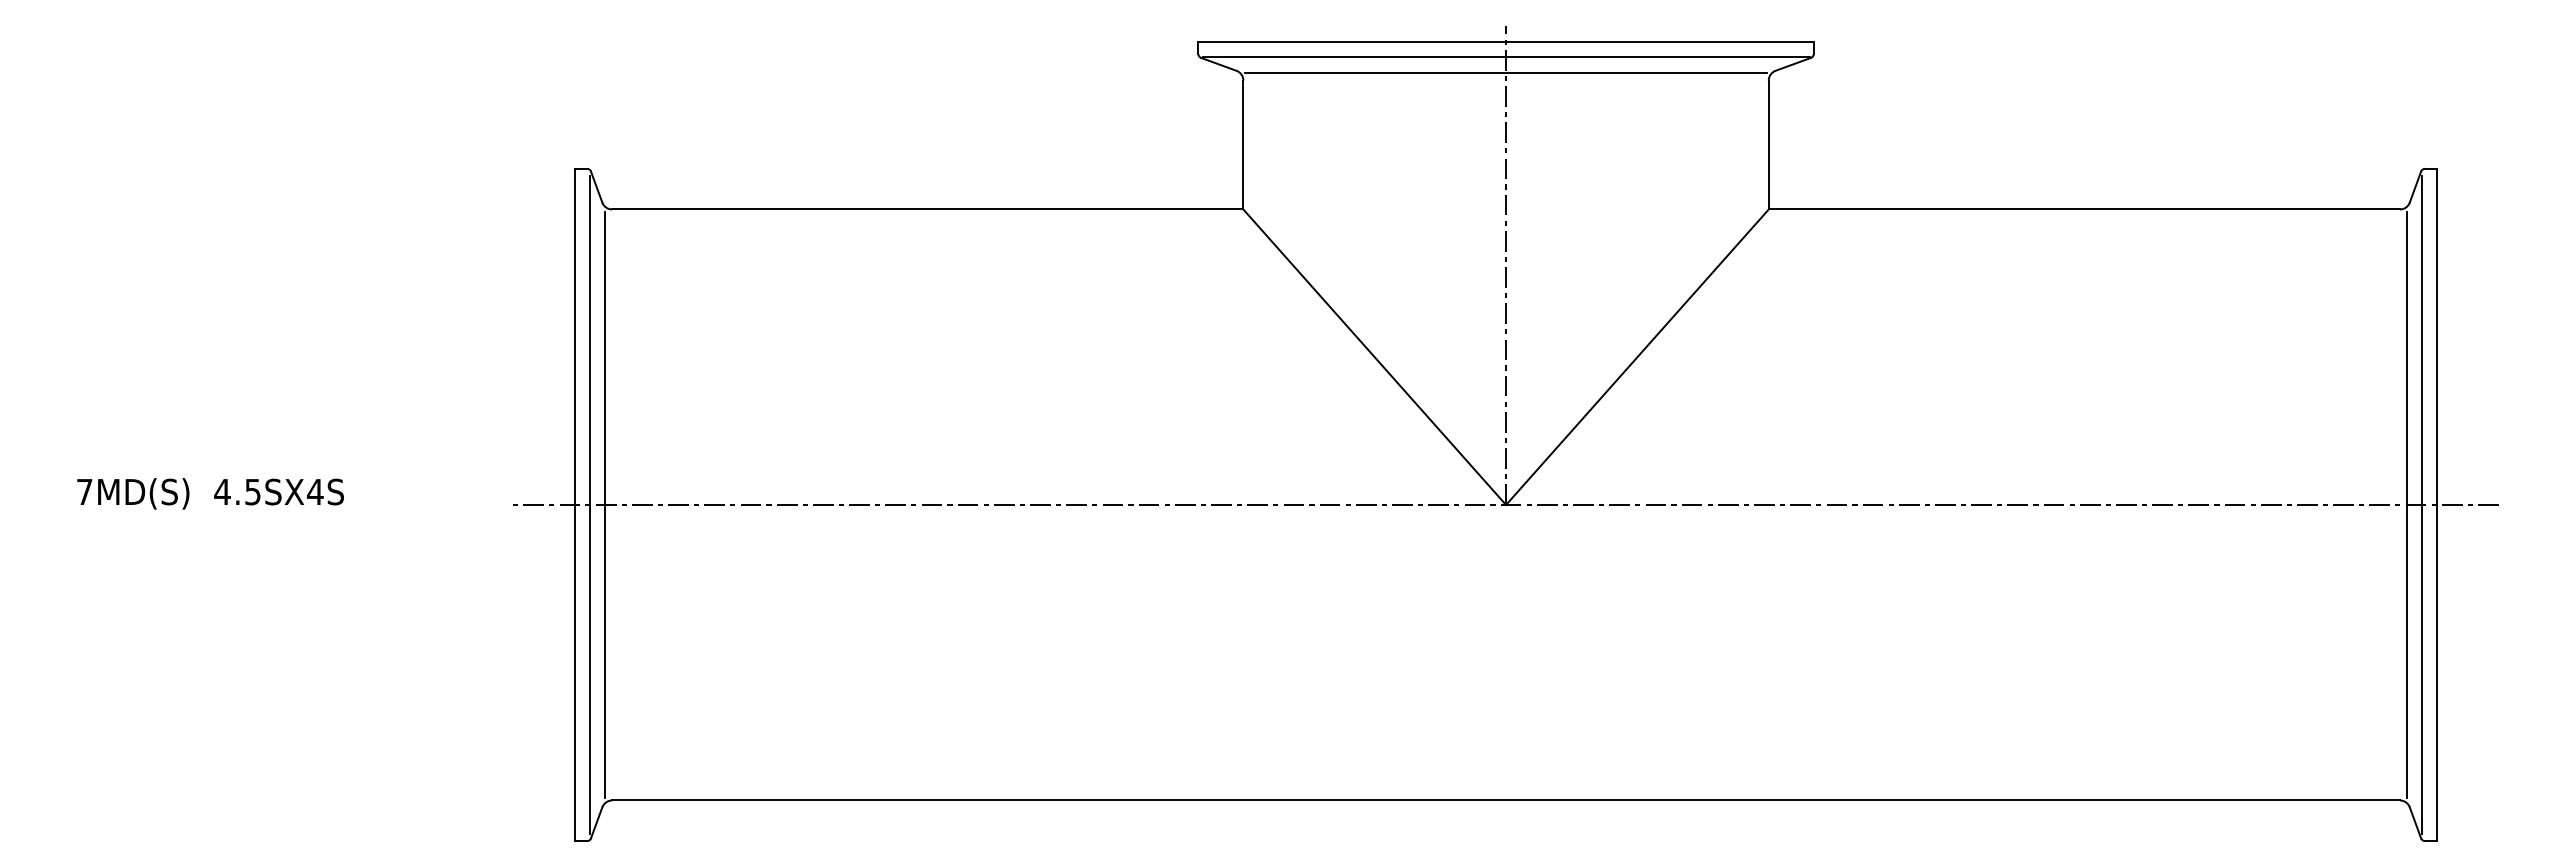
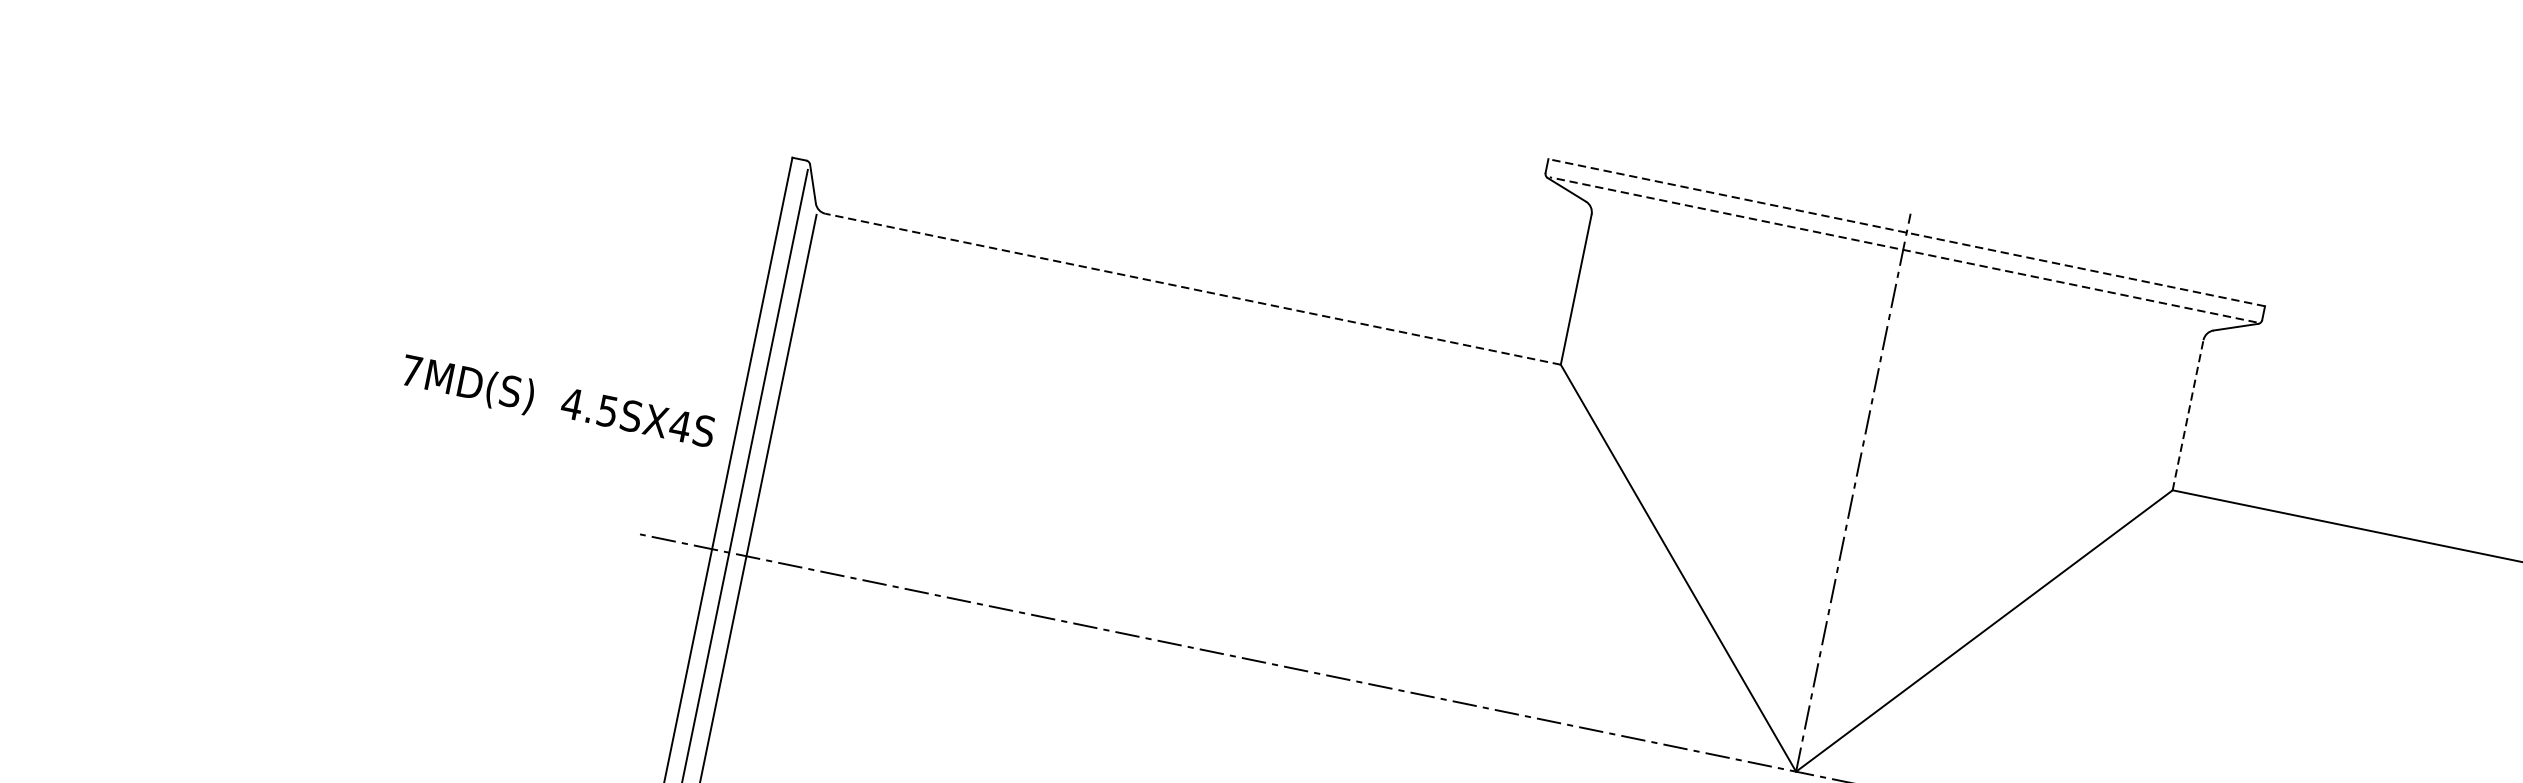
line: (1506, 42) -> (1907, 233), solid -> dashed
line: (1505, 56) -> (1902, 249), solid -> dashed
line: (1505, 73) -> (1898, 269), removed
line: (1768, 144) -> (2187, 414), solid -> dashed
line: (927, 209) -> (1192, 289), solid -> dashed
text: (210, 493) -> (557, 402), moved

